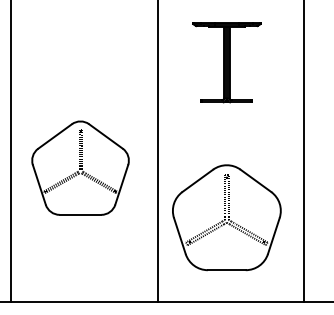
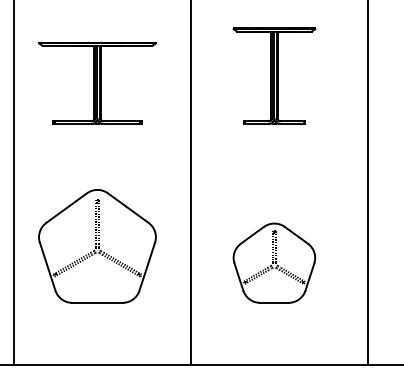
part: (80, 69) -> (97, 83), added
part: (80, 168) -> (97, 246), moved
part: (226, 217) -> (274, 262), size x0.62

